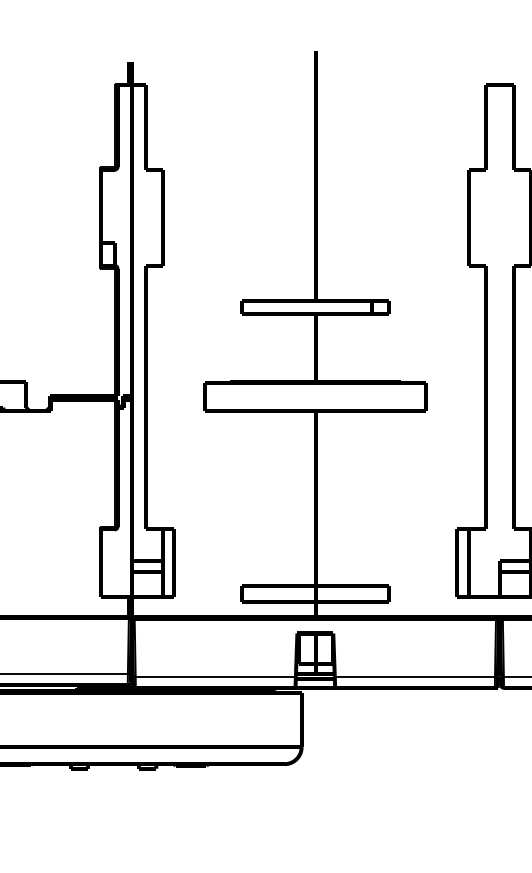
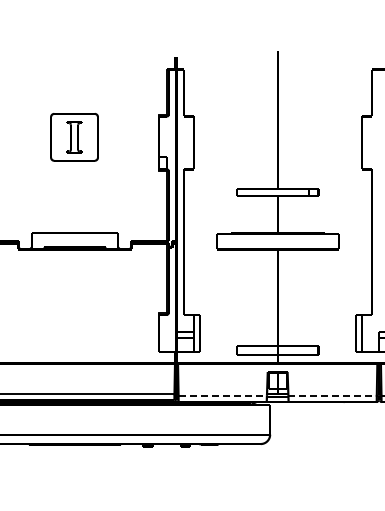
line: (217, 676) -> (223, 395), solid -> dashed
line: (416, 676) -> (333, 395), solid -> dashed

